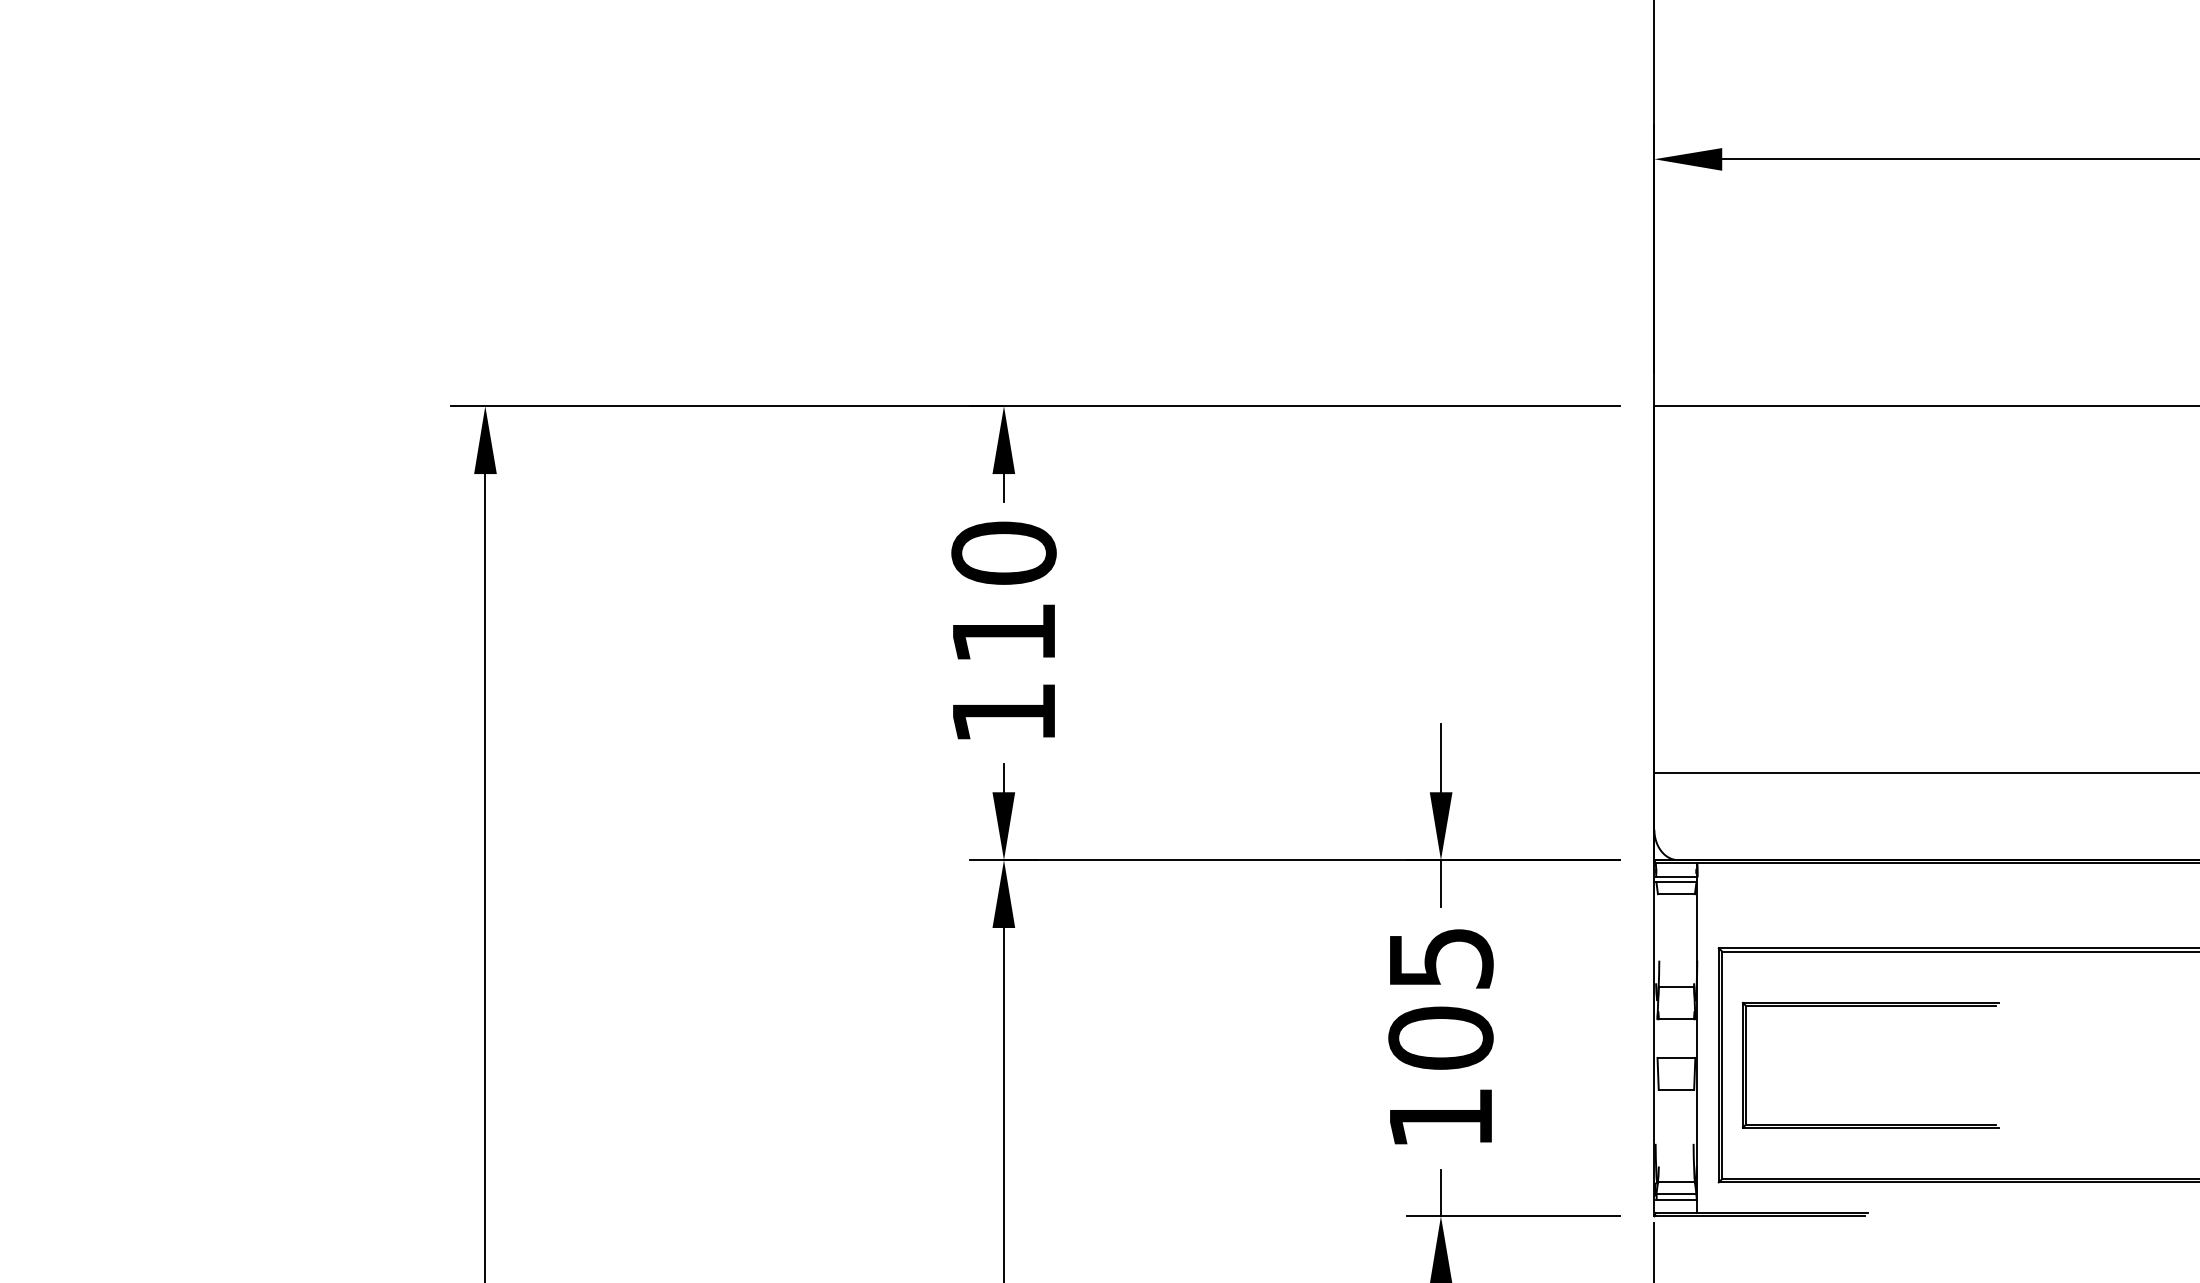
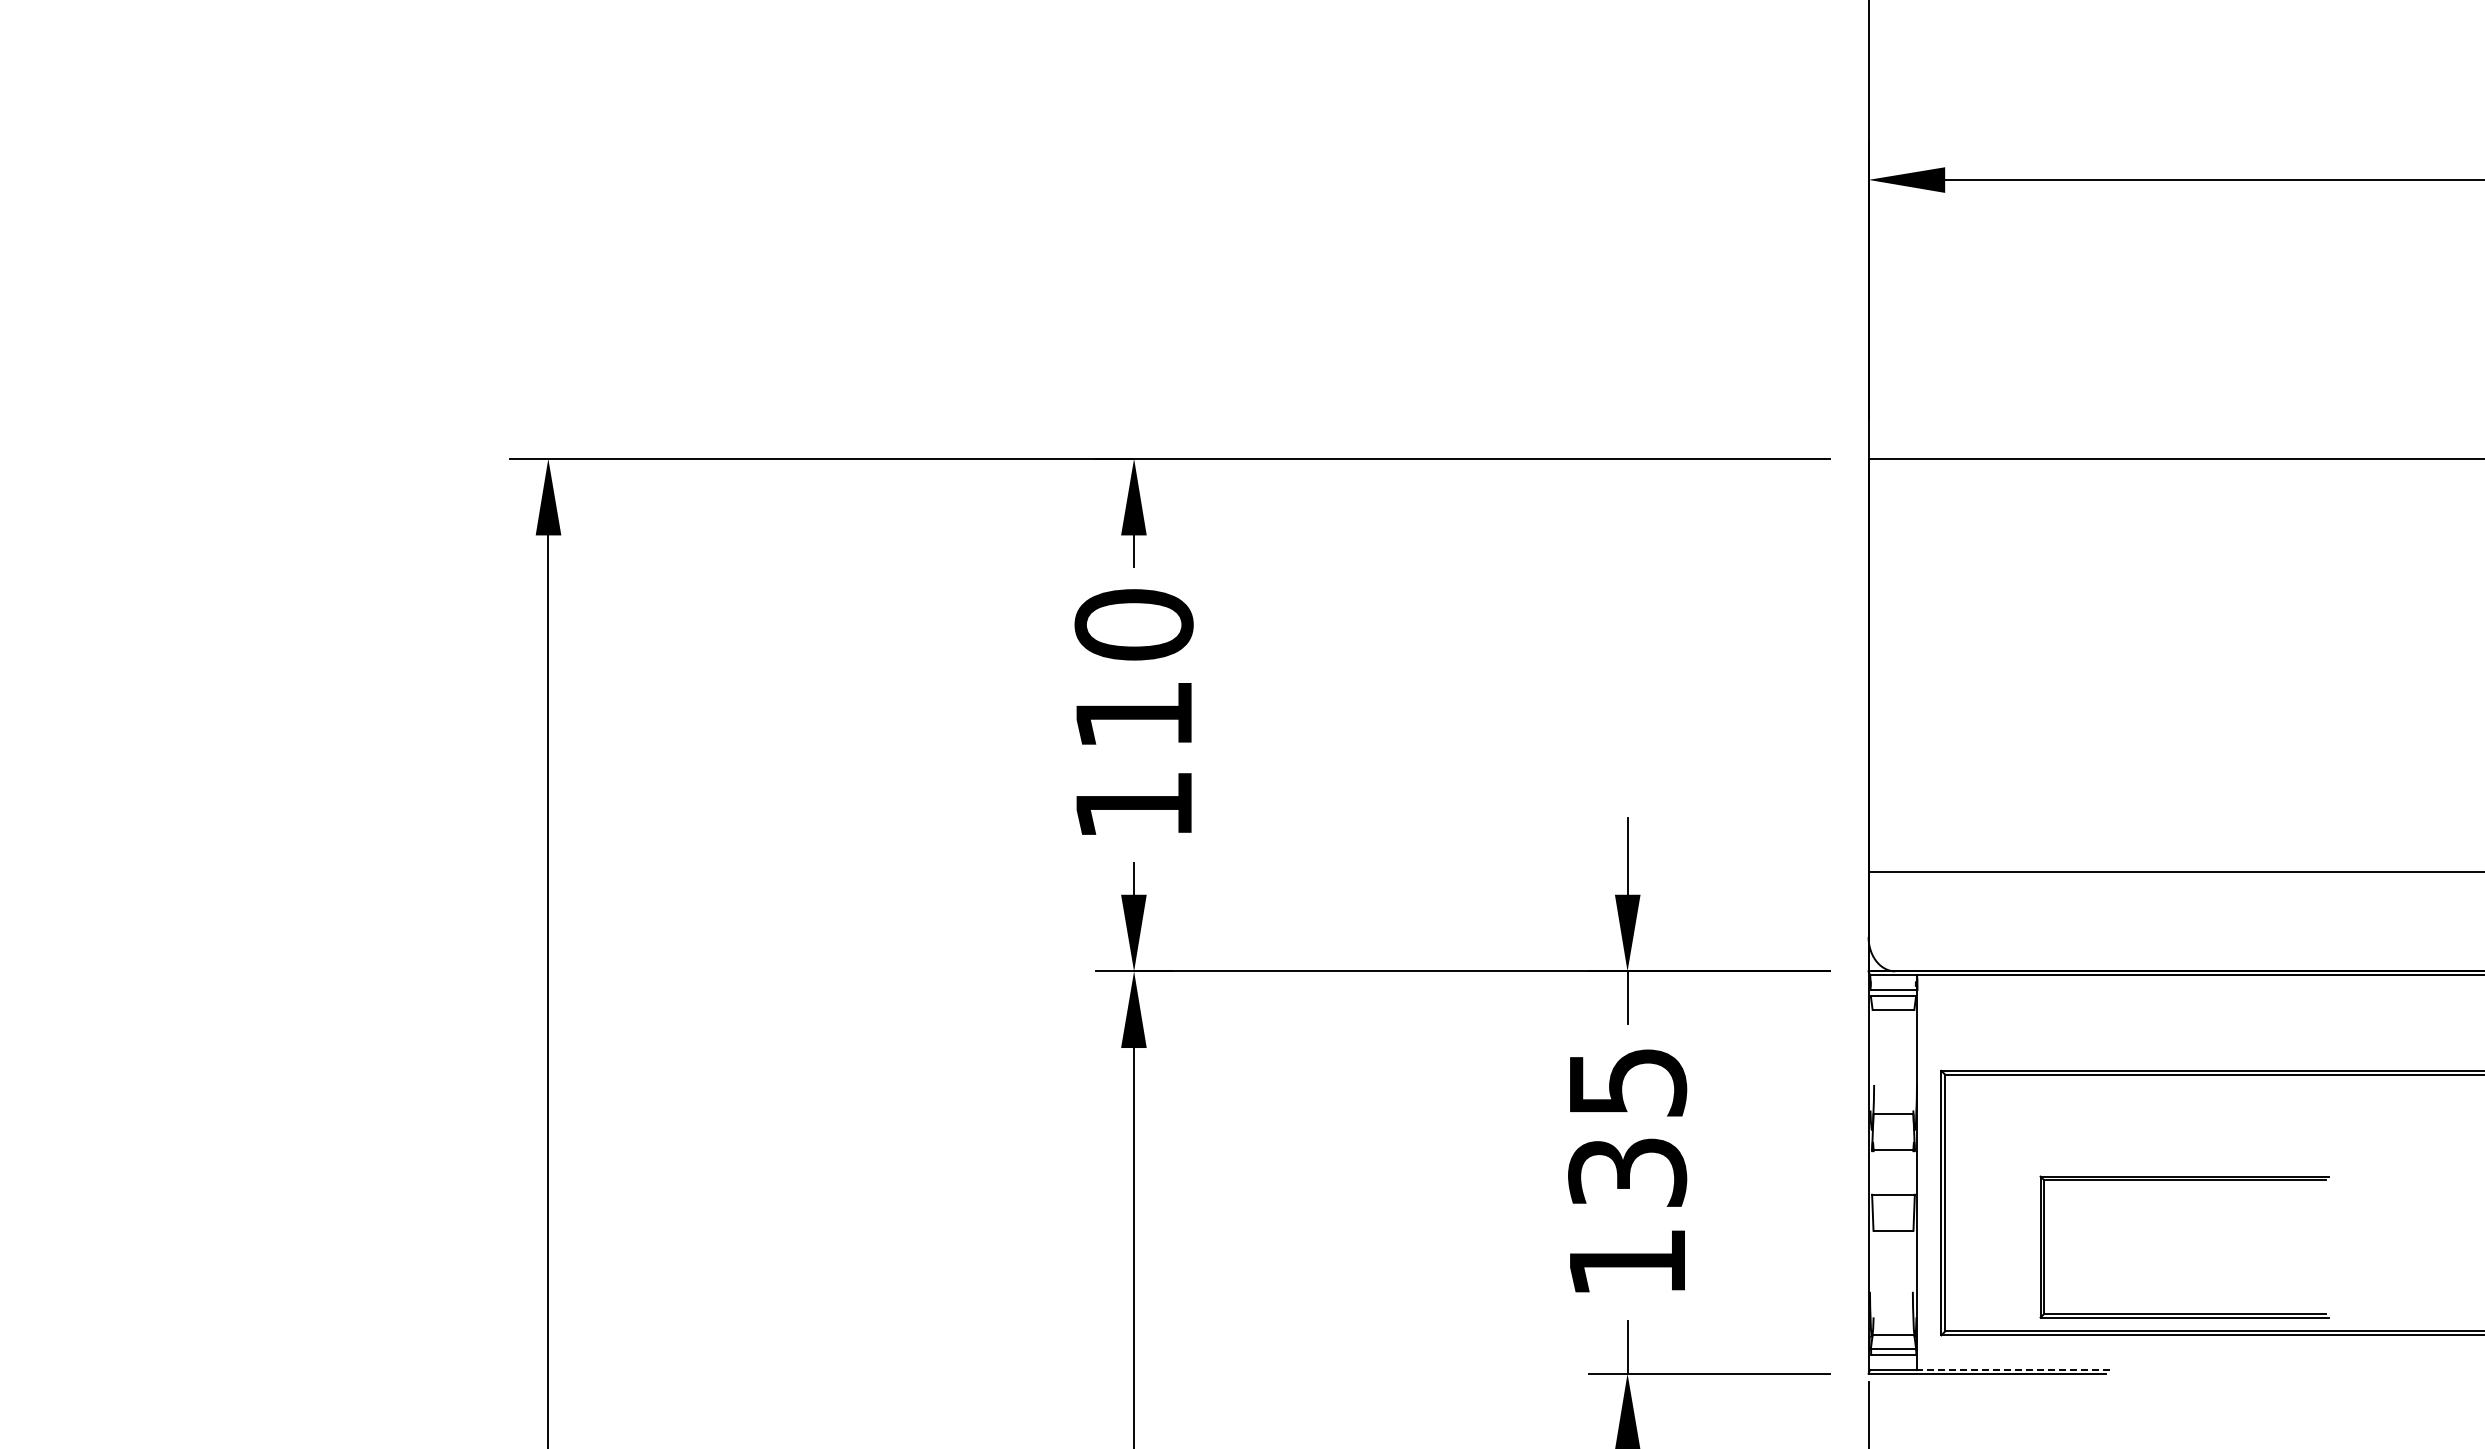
part: (1870, 1006) -> (2184, 1180), moved
text: (1440, 1038) -> (1627, 1172), 105 -> 135
line: (1781, 1212) -> (2012, 1369), solid -> dashed

